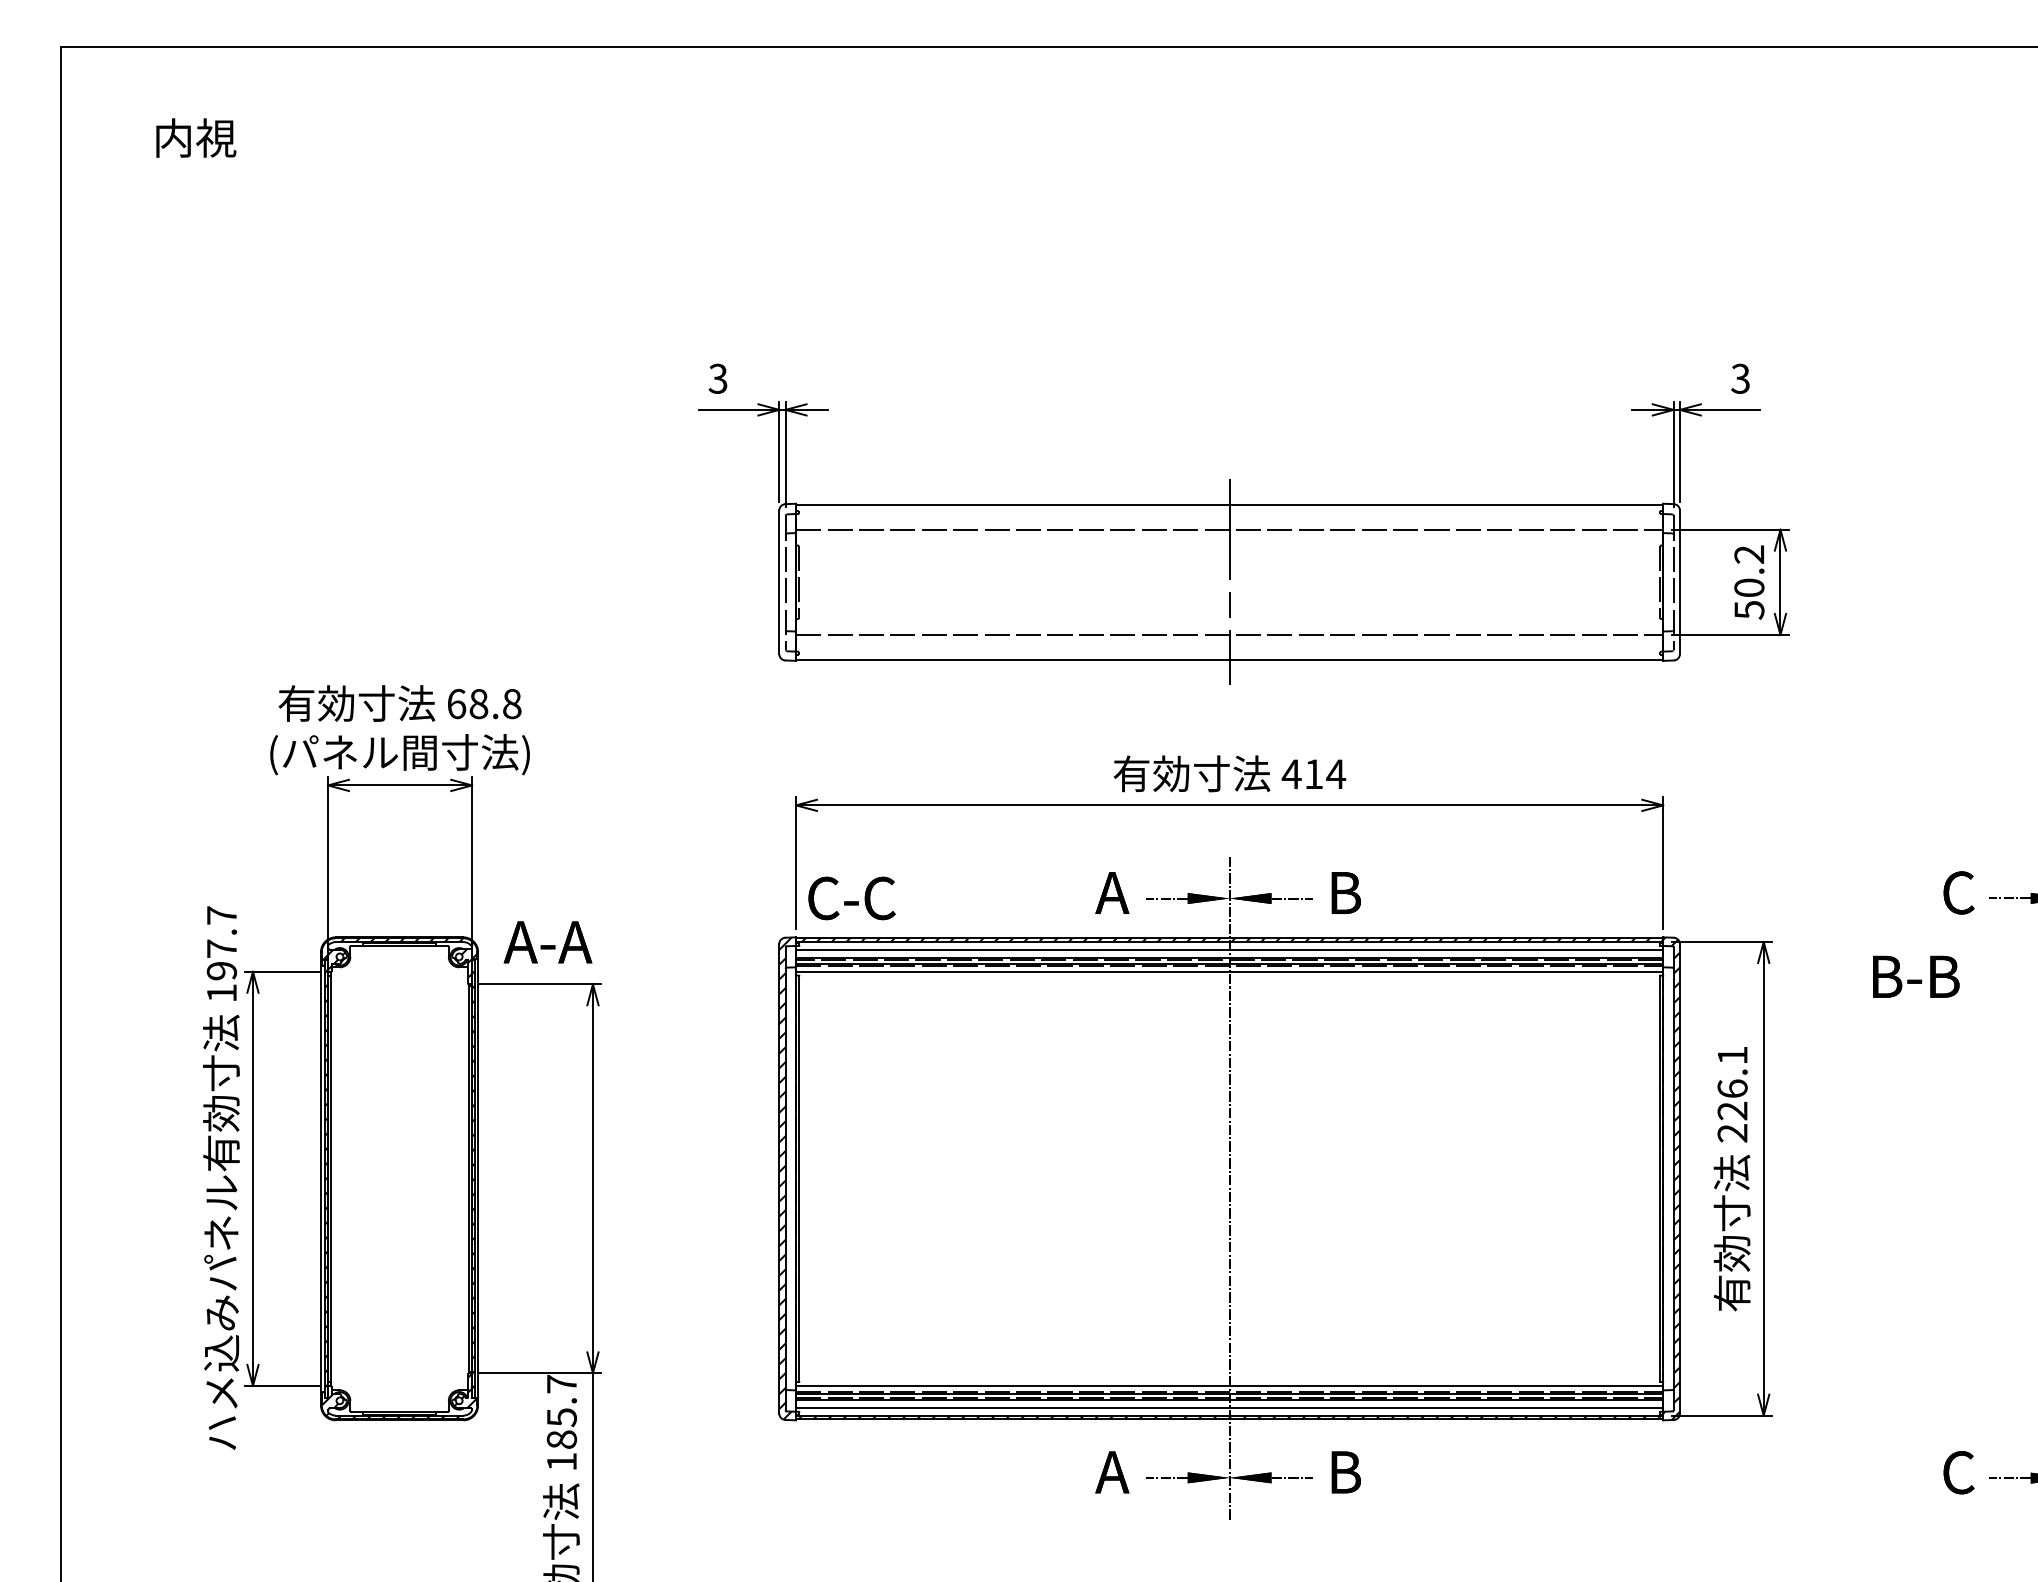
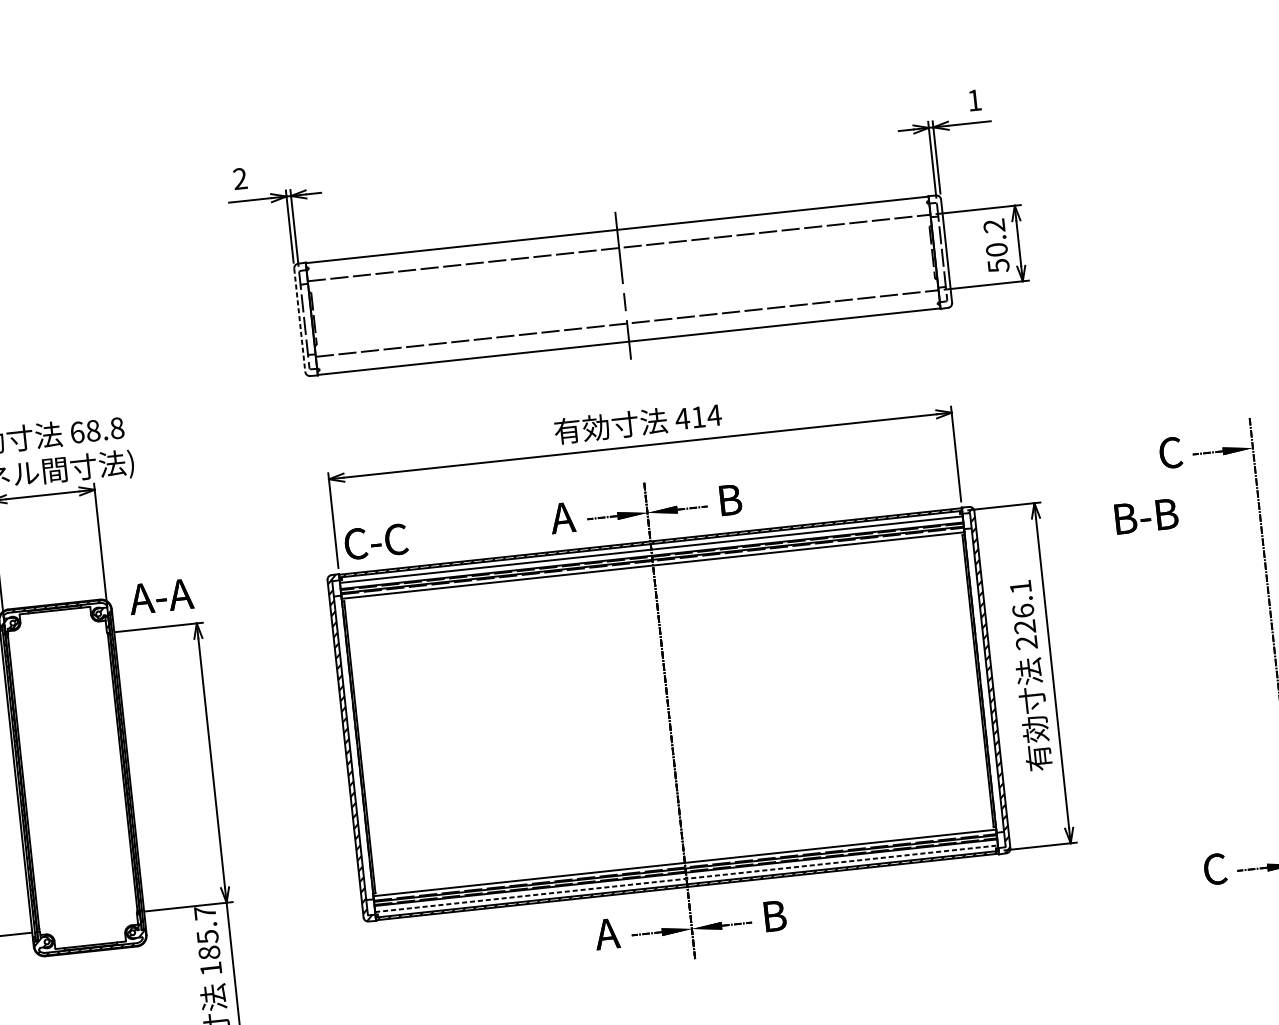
text: (717, 378) -> (239, 178), 3 -> 2
text: (1740, 378) -> (974, 100), 3 -> 1
line: (779, 582) -> (299, 320), solid -> dashed
line: (1229, 1407) -> (686, 878), solid -> dashed

